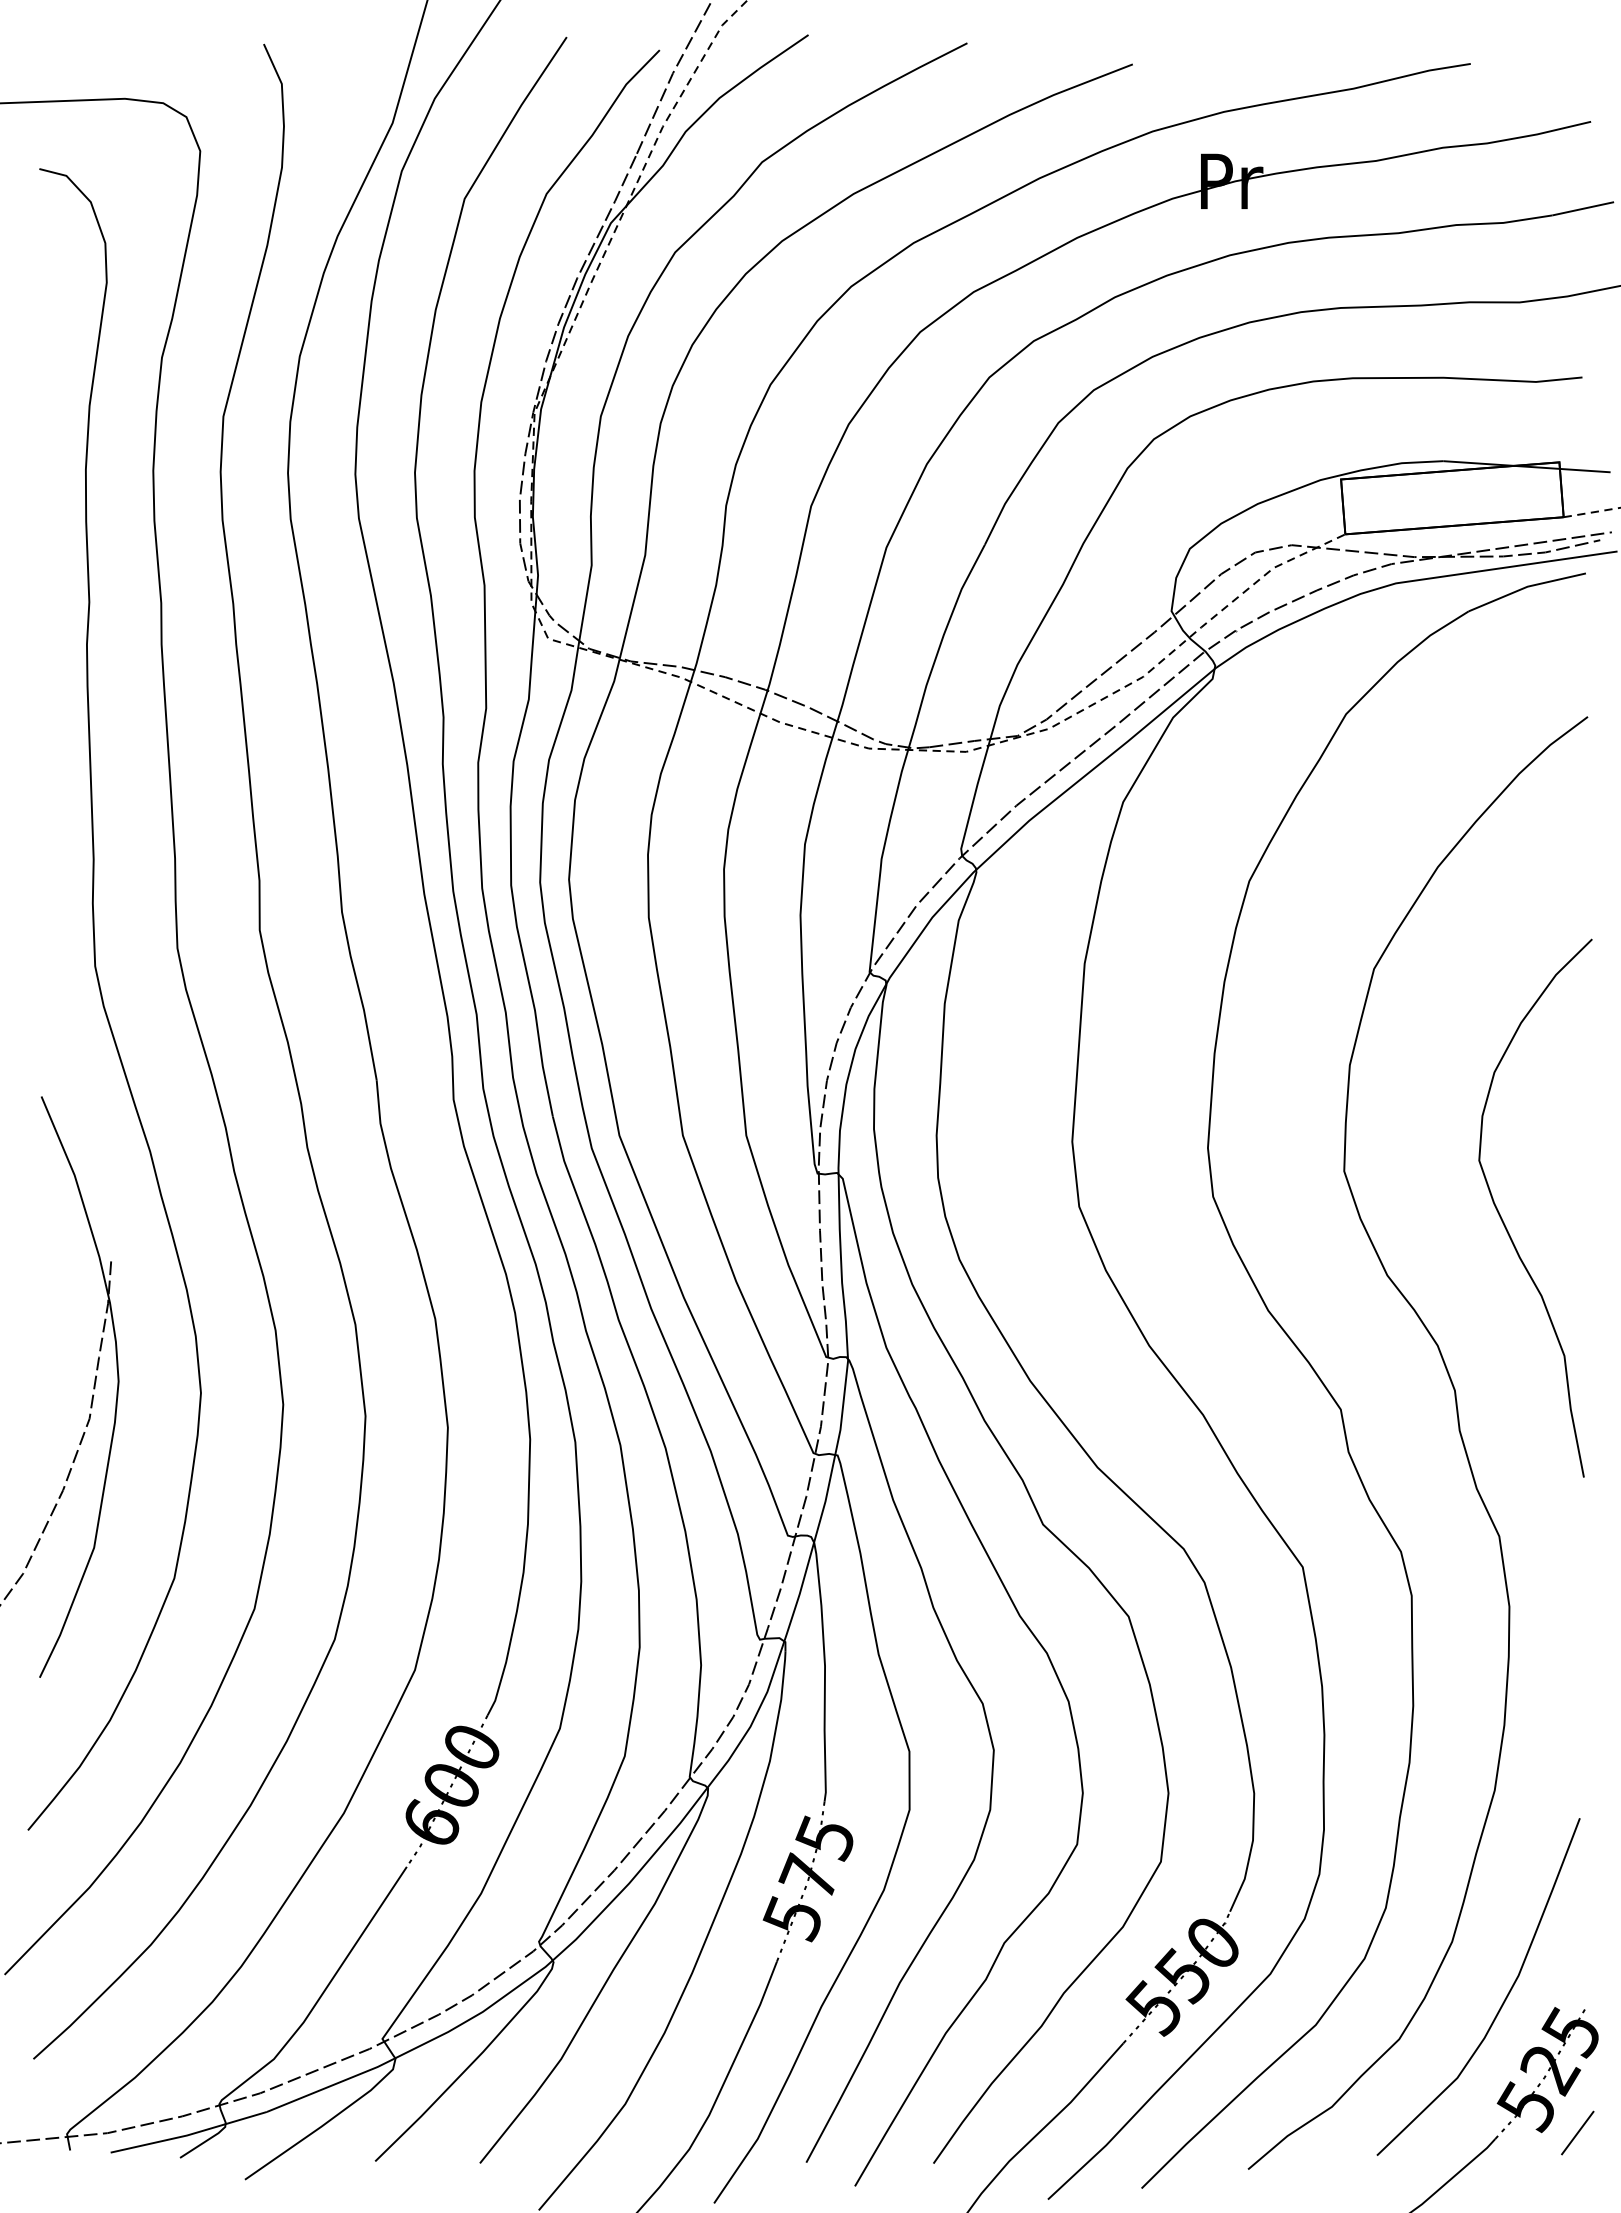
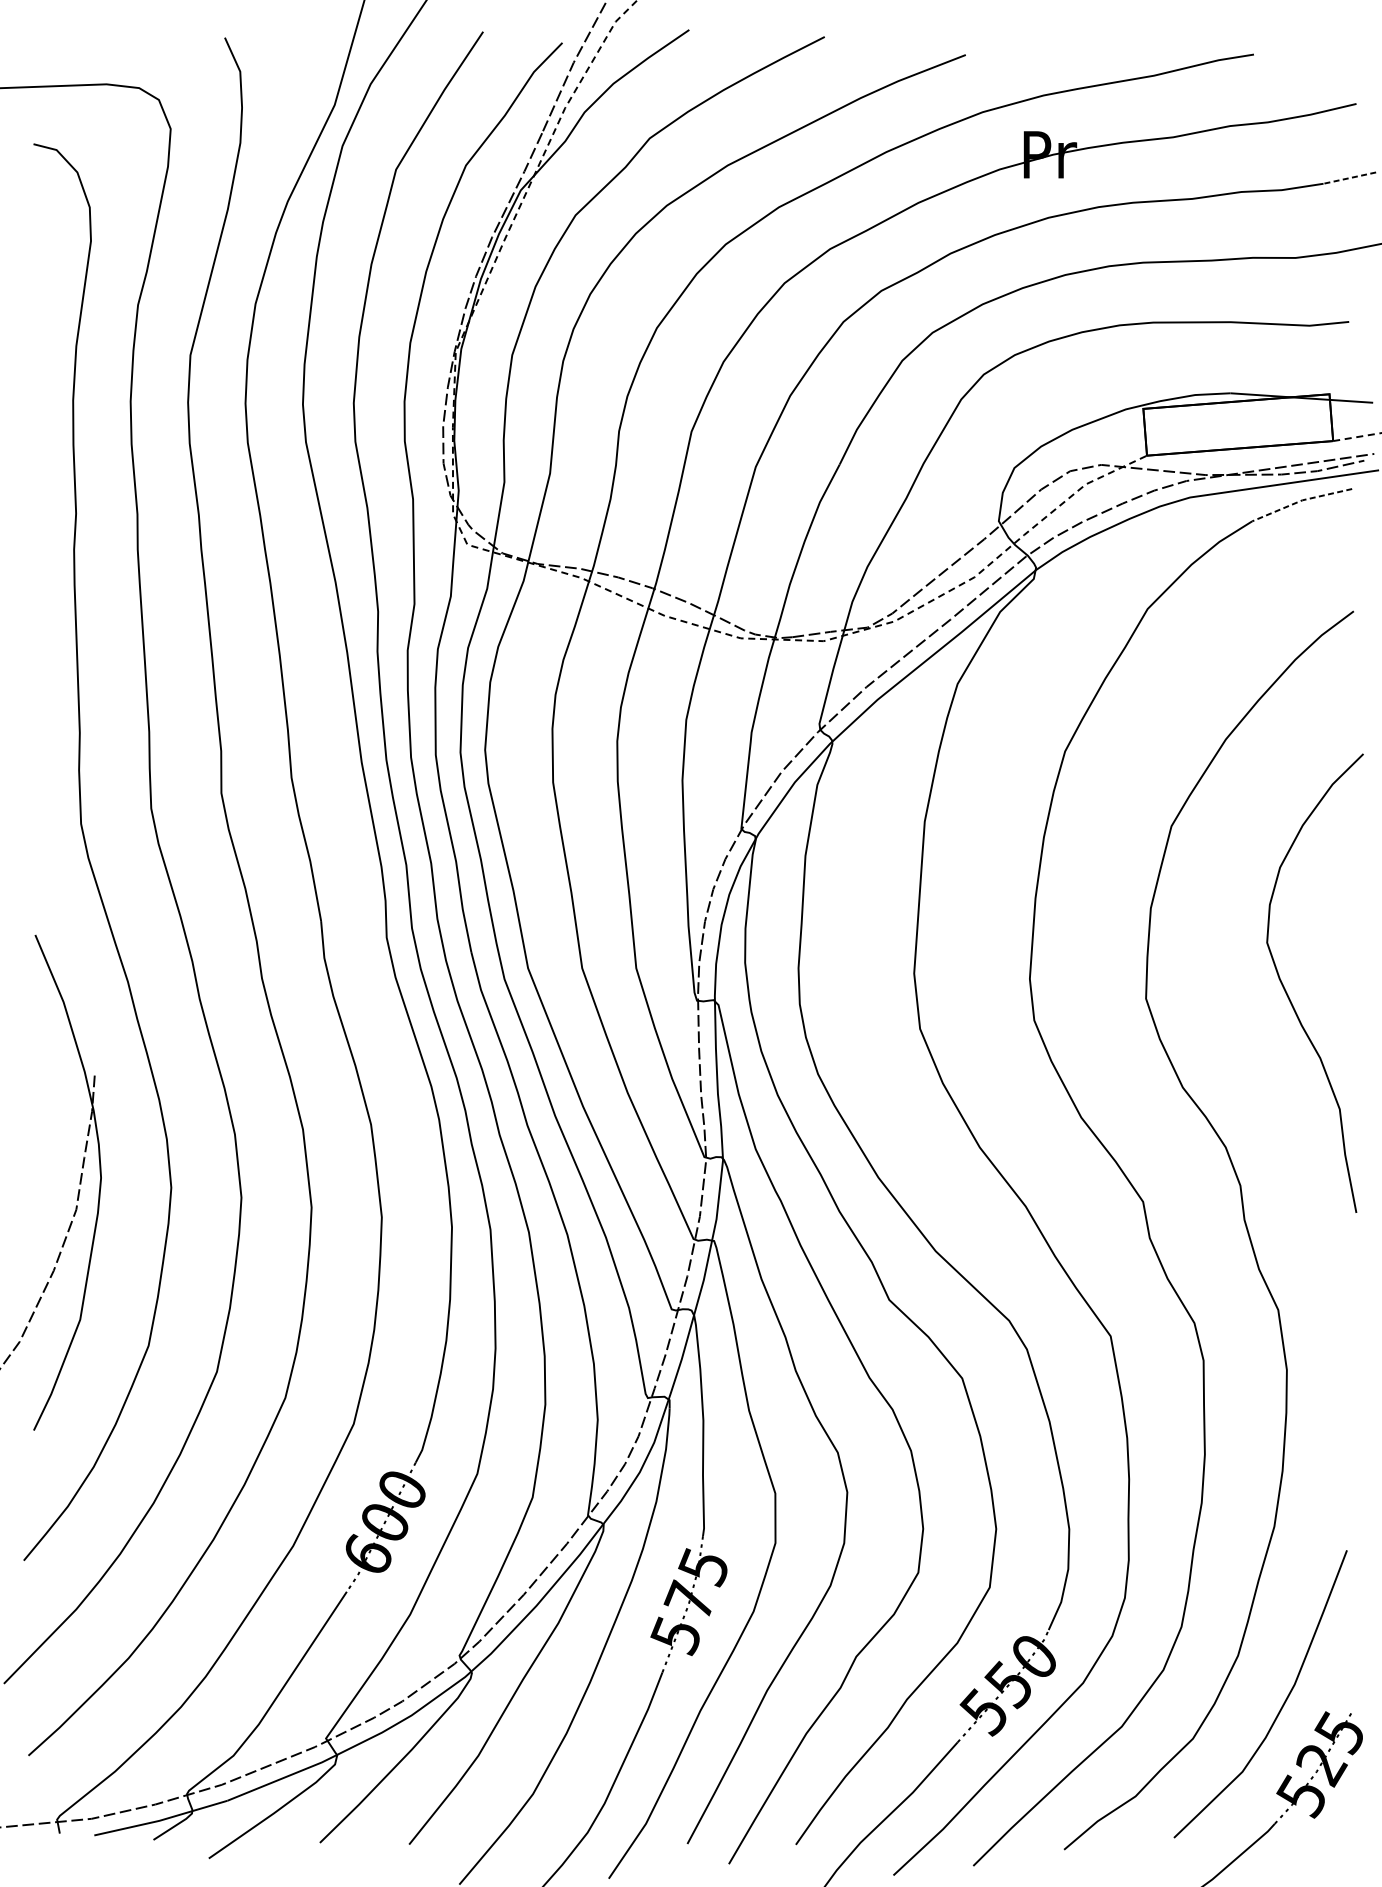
line: (1583, 208) -> (1350, 177), solid -> dashed
line: (1525, 587) -> (1300, 501), solid -> dashed
curve: (1504, 1222) -> (1288, 995), moved
line: (1577, 2132) -> (1344, 1818), removed

